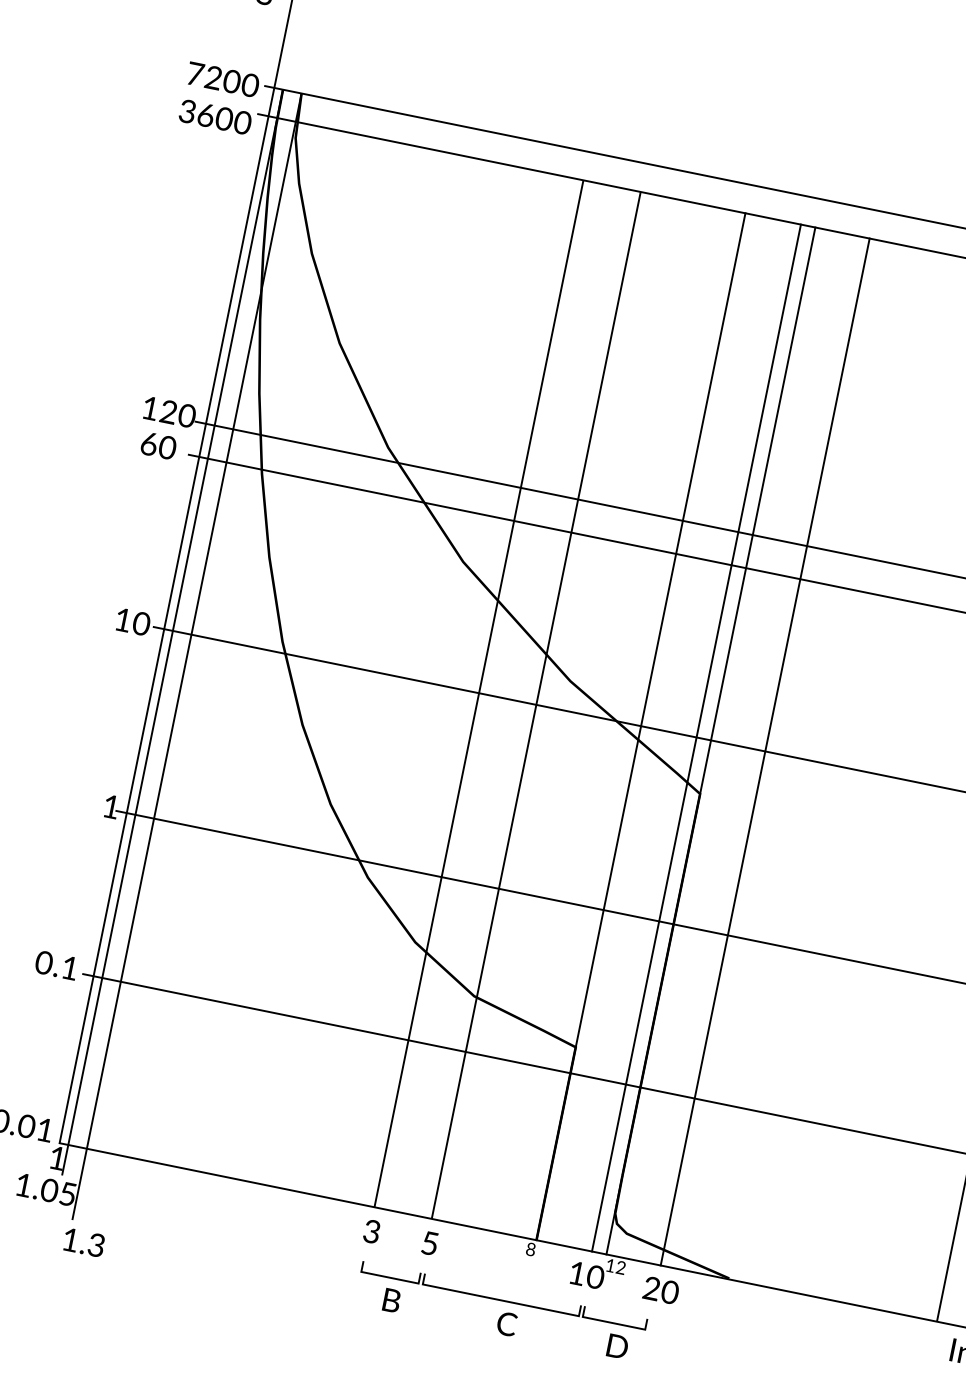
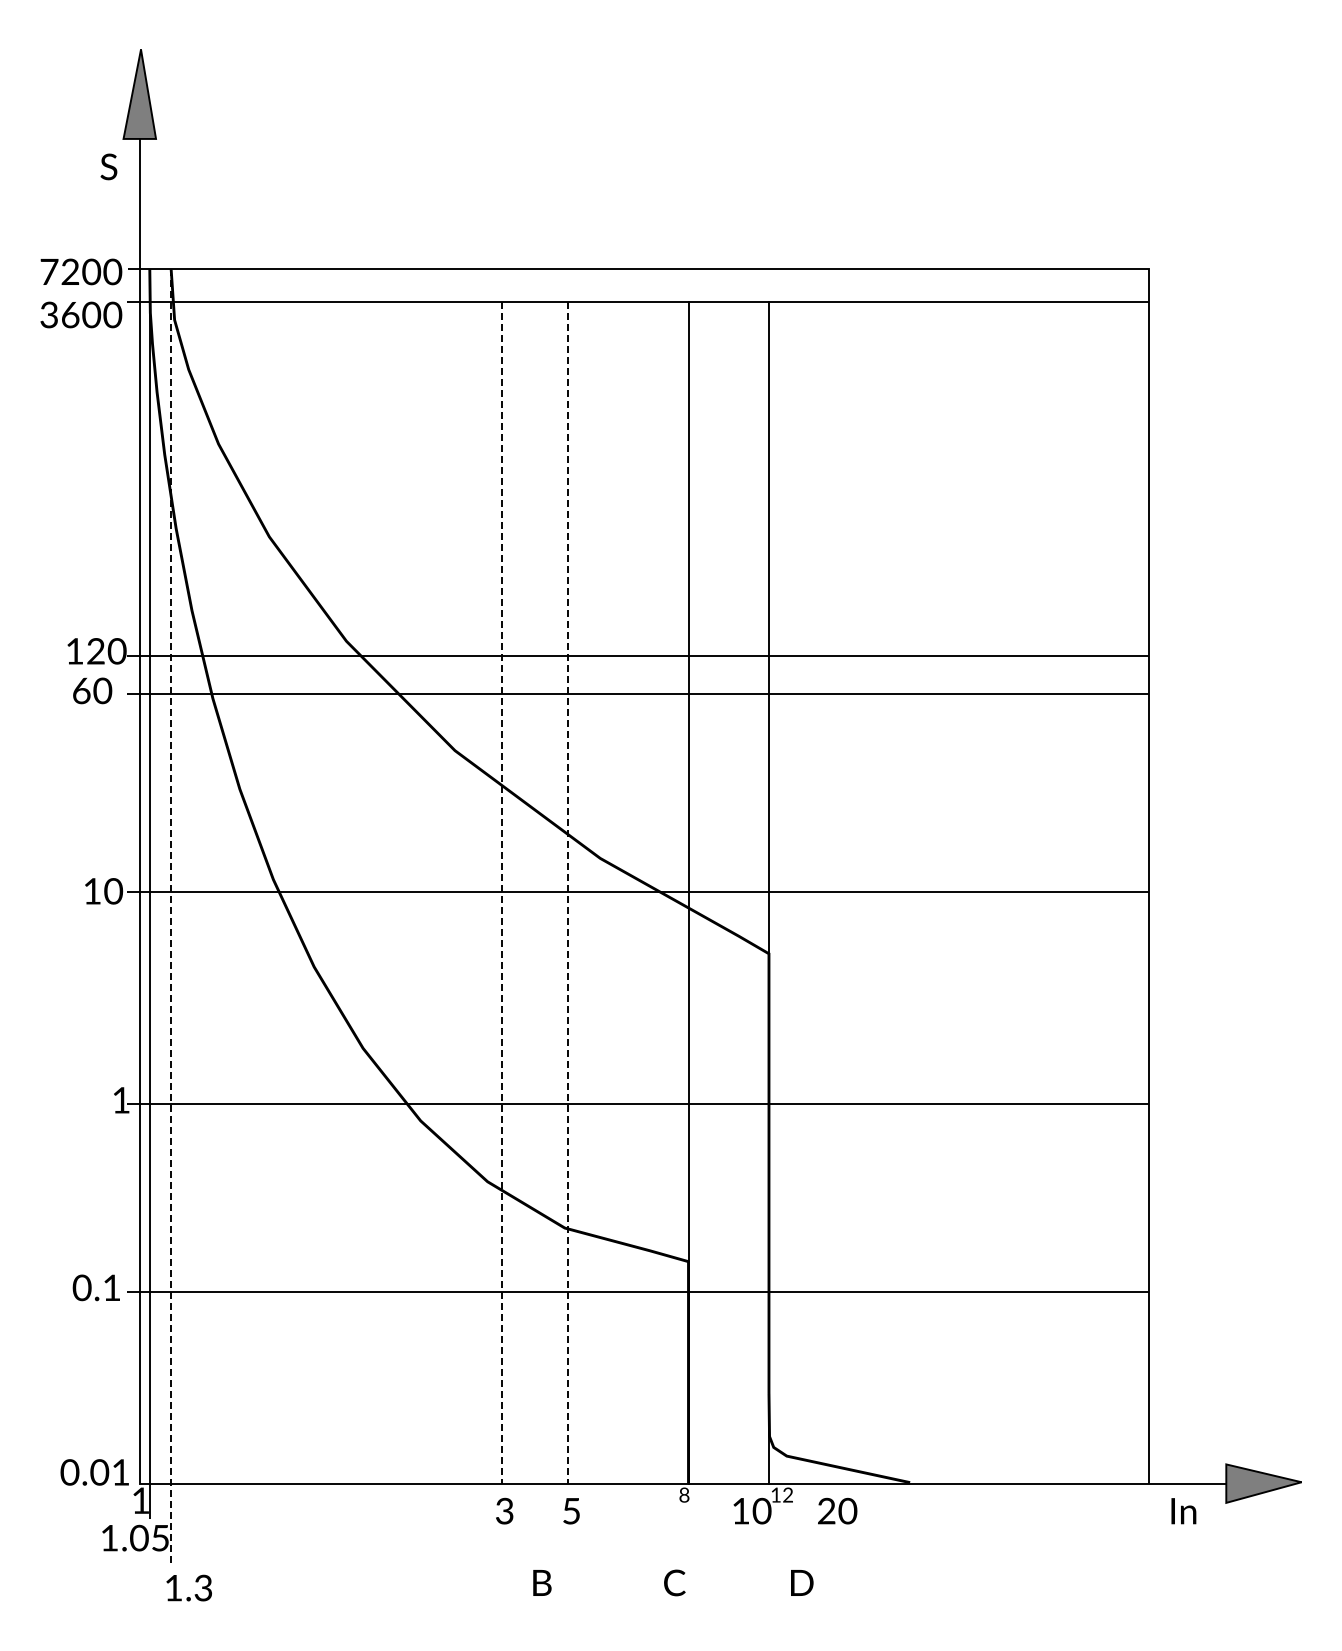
line: (187, 657) -> (171, 918), solid -> dashed
line: (479, 693) -> (502, 892), solid -> dashed
line: (535, 705) -> (567, 892), solid -> dashed
line: (696, 737) -> (752, 892), removed
line: (765, 751) -> (831, 892), removed
part: (504, 1295) -> (665, 1552), removed

